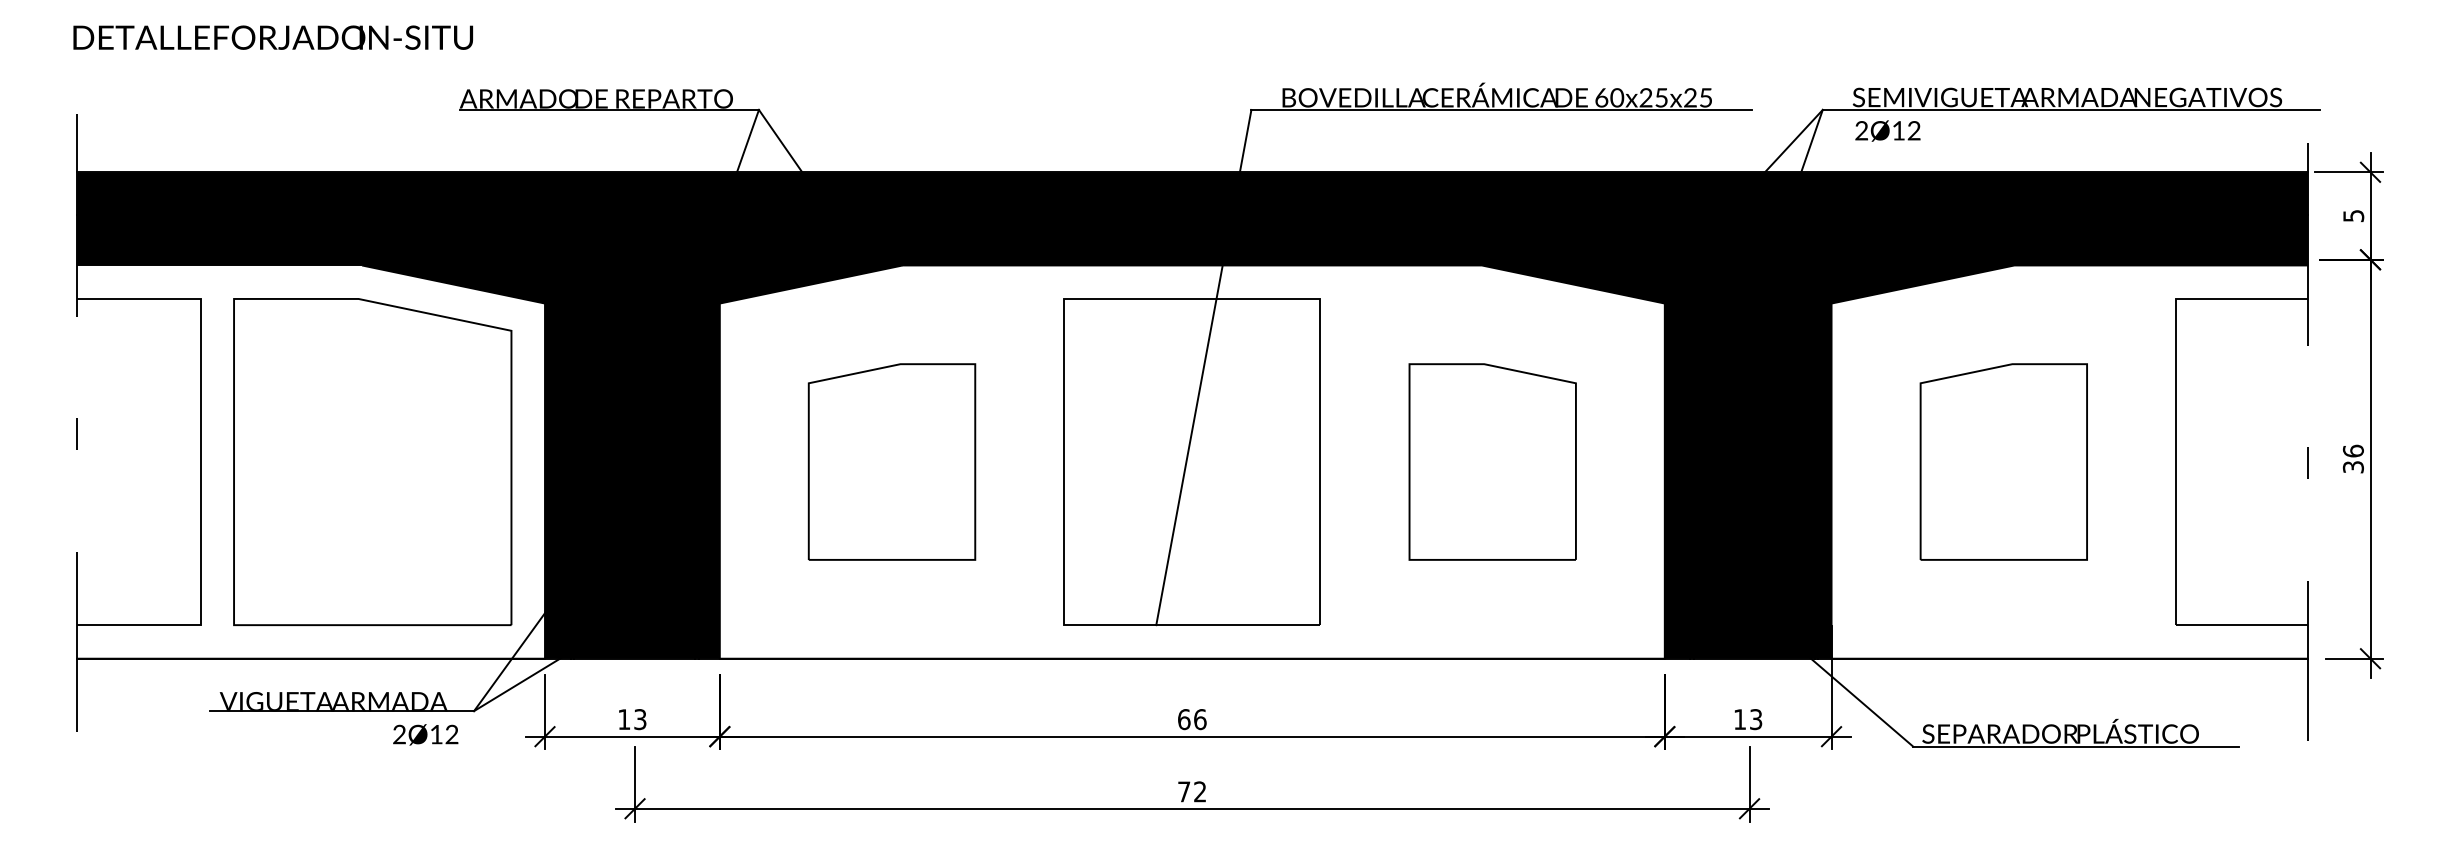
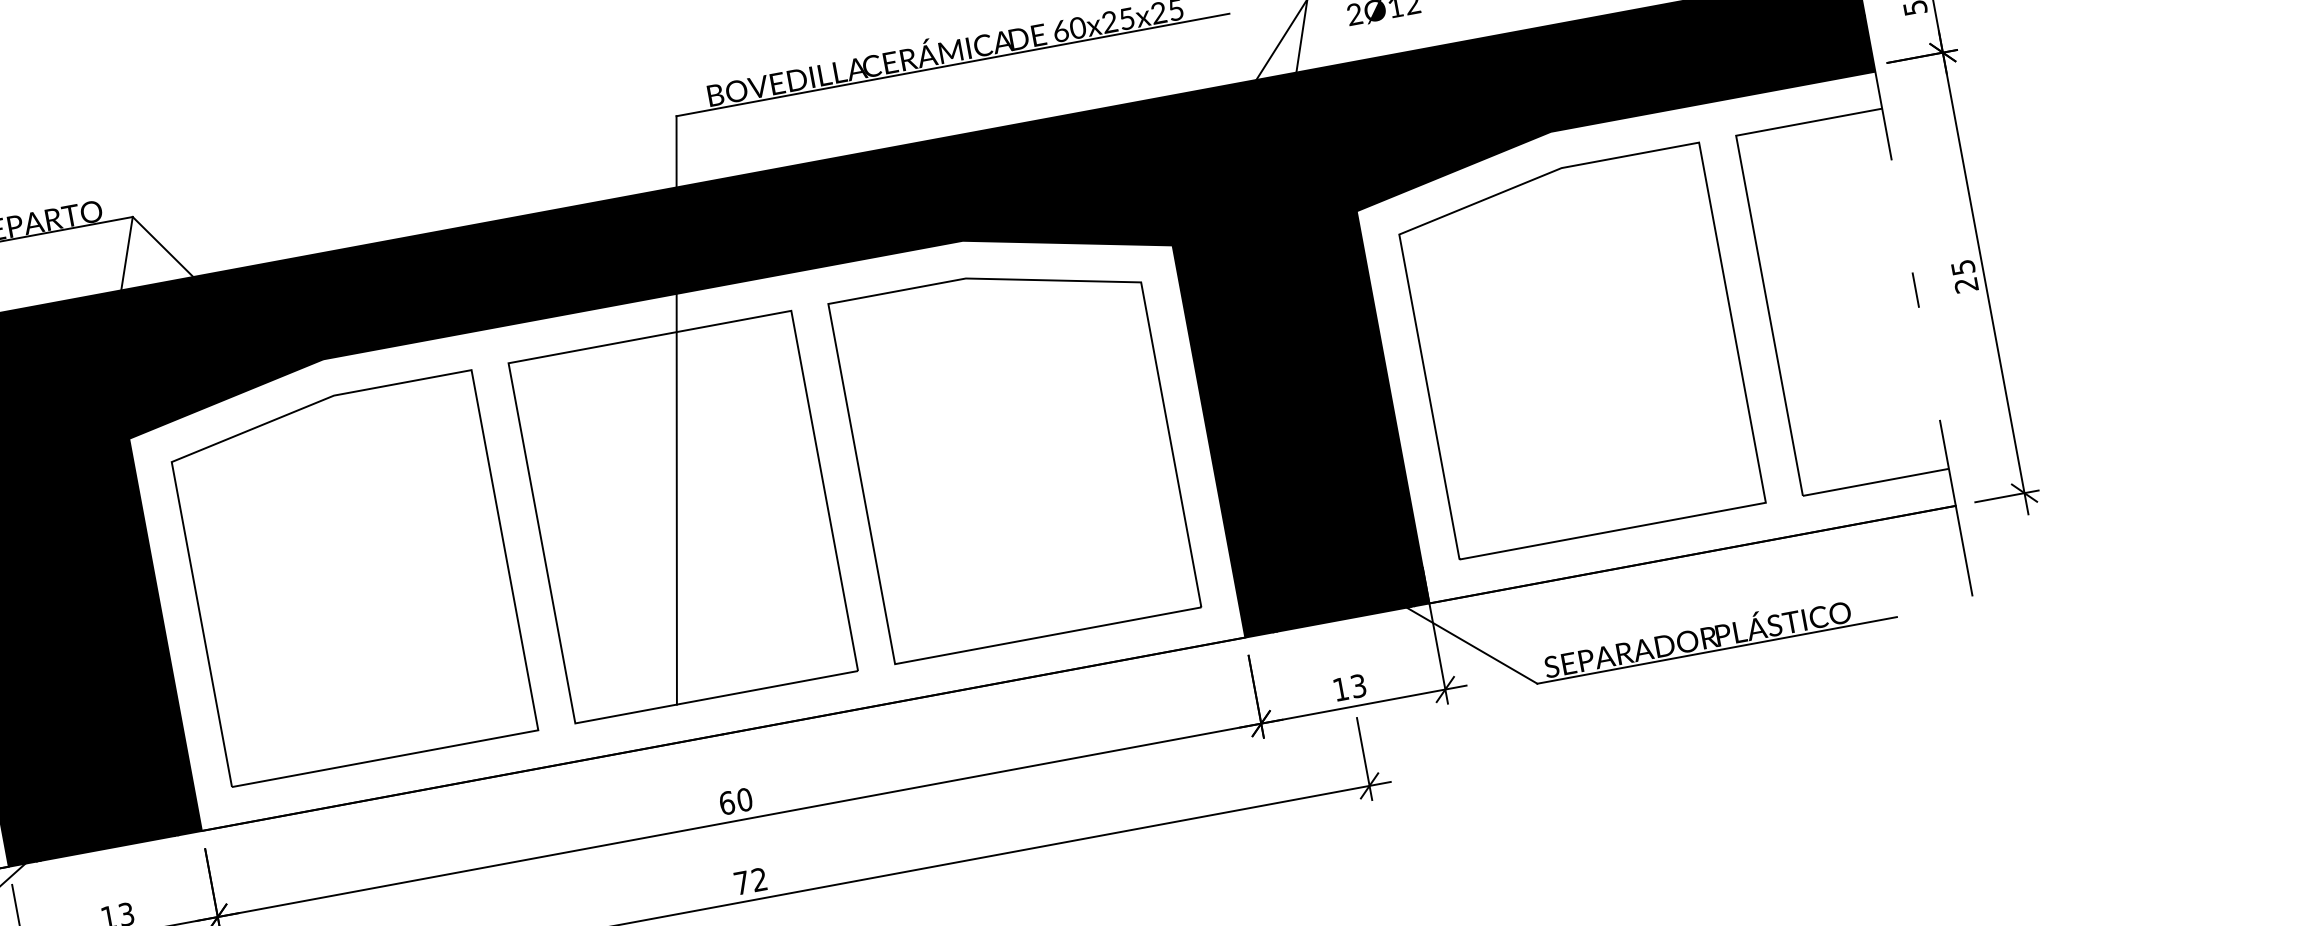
text: (2352, 458) -> (1963, 275), 36 -> 25
part: (891, 461) -> (351, 578), size x1.67
part: (1492, 461) -> (1014, 455), size x1.67
part: (2003, 461) -> (1578, 350), size x1.67
text: (1200, 719) -> (745, 799), 66 -> 60

